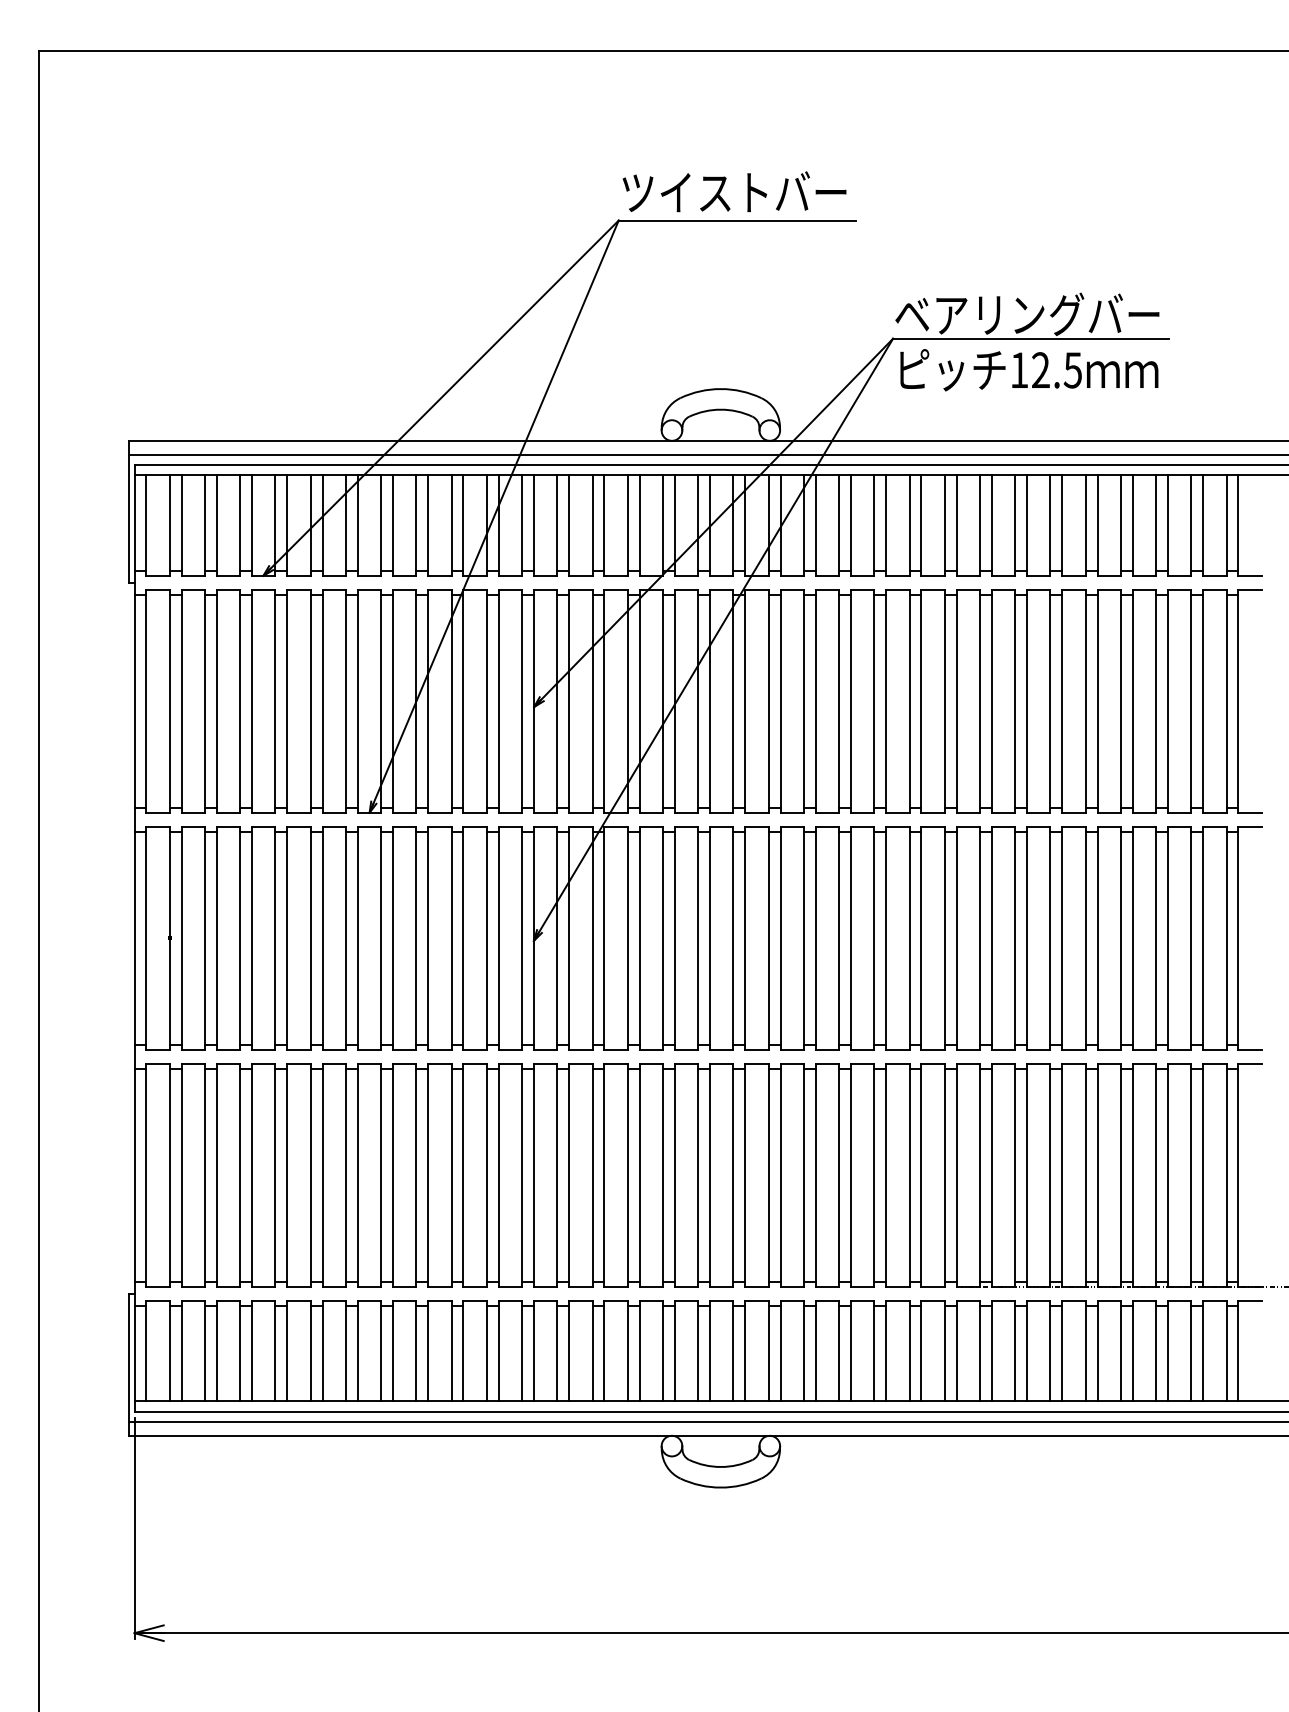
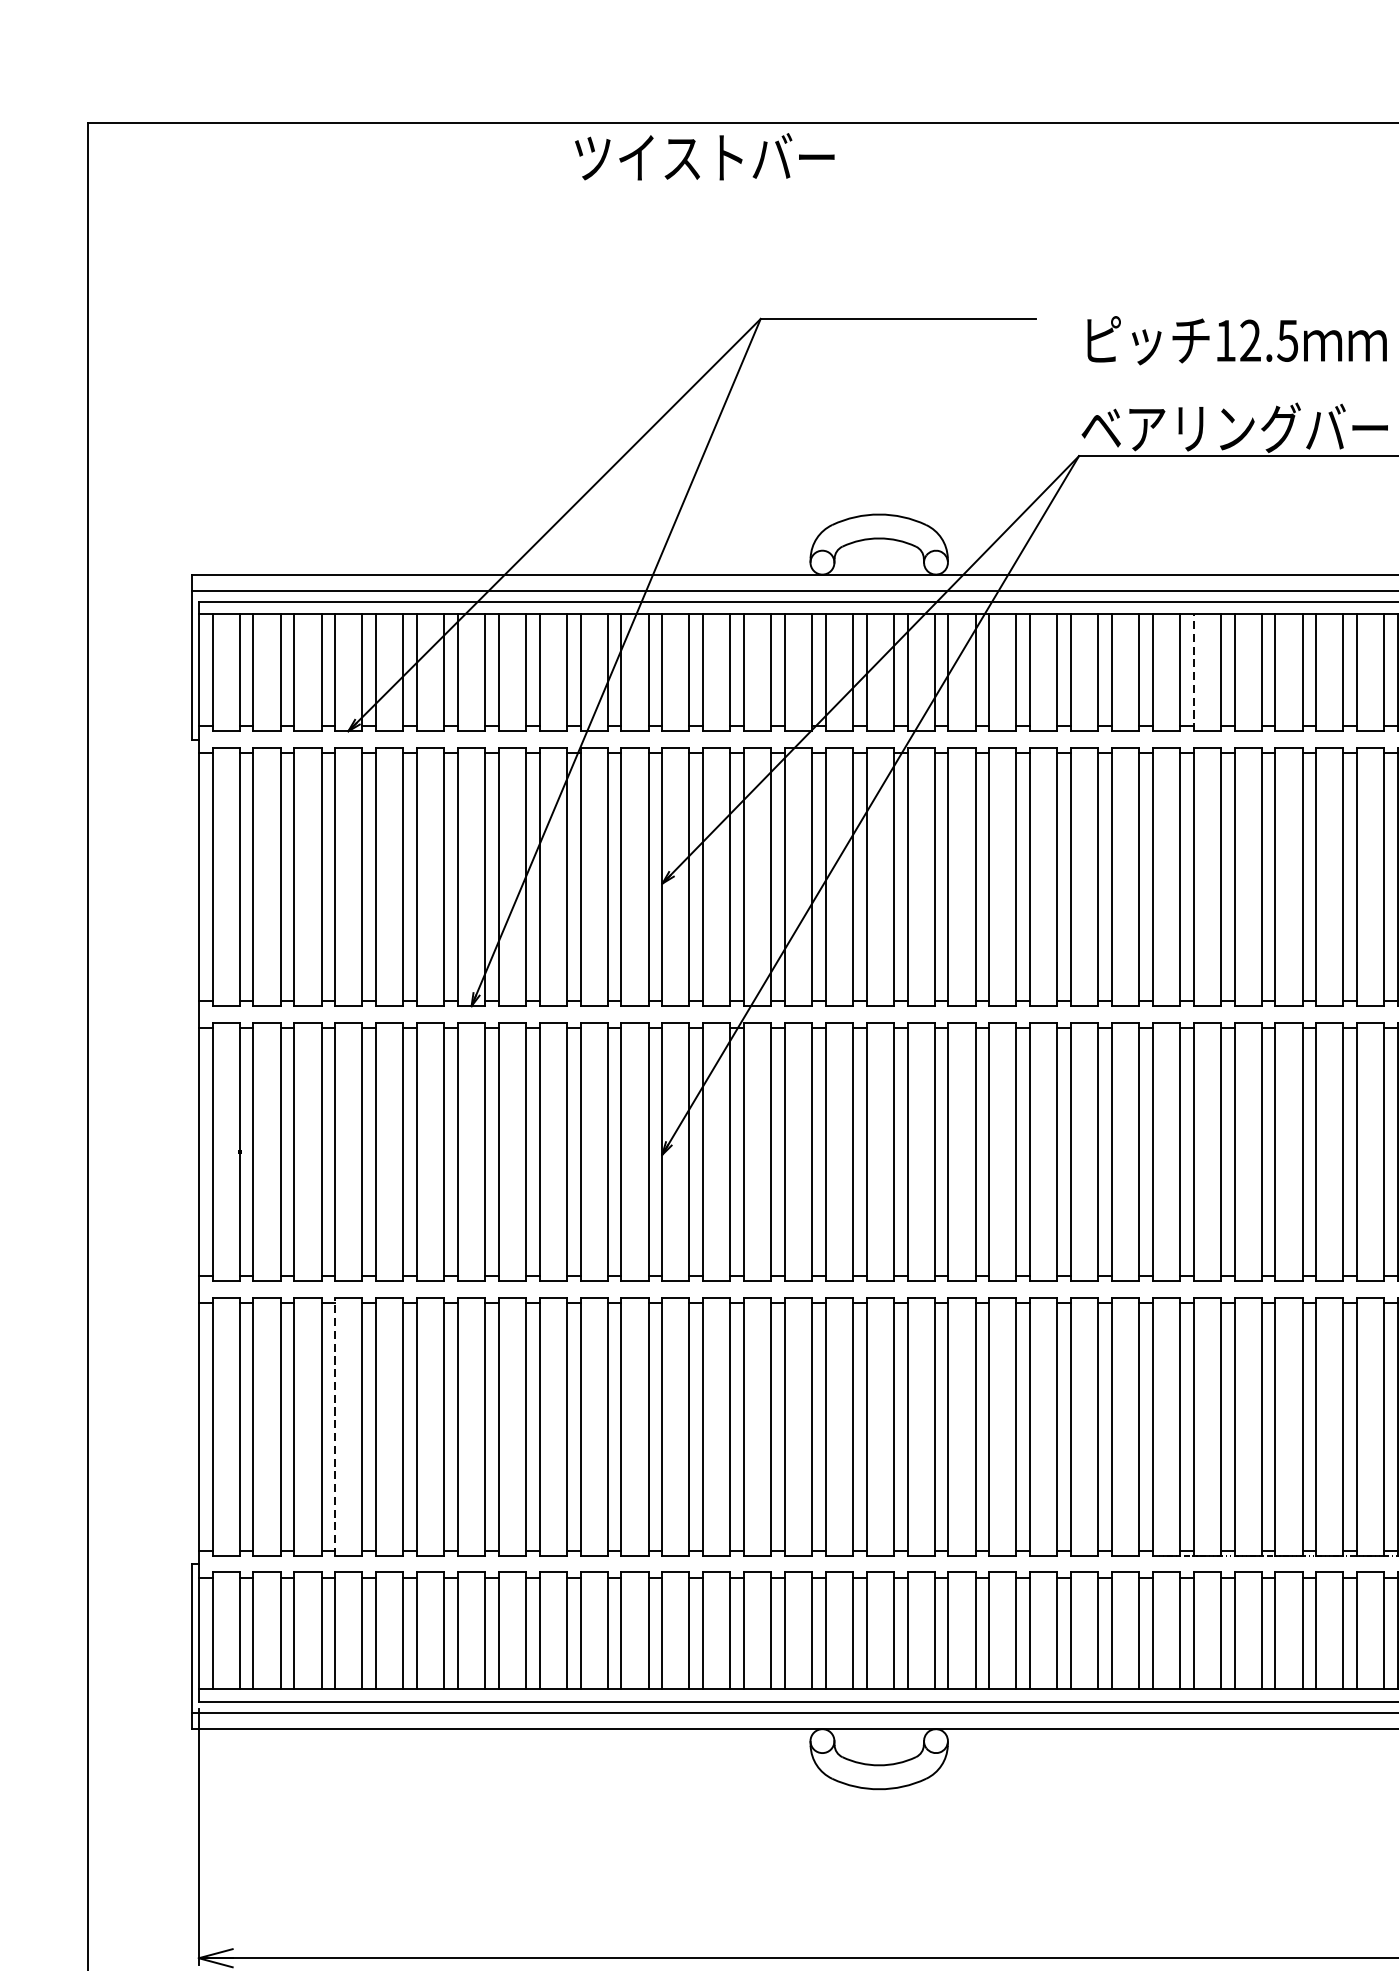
text: (734, 191) -> (704, 156), moved
text: (1029, 370) -> (1237, 340), moved
line: (991, 525) -> (1193, 672), solid -> dashed
line: (252, 1174) -> (335, 1425), solid -> dashed

